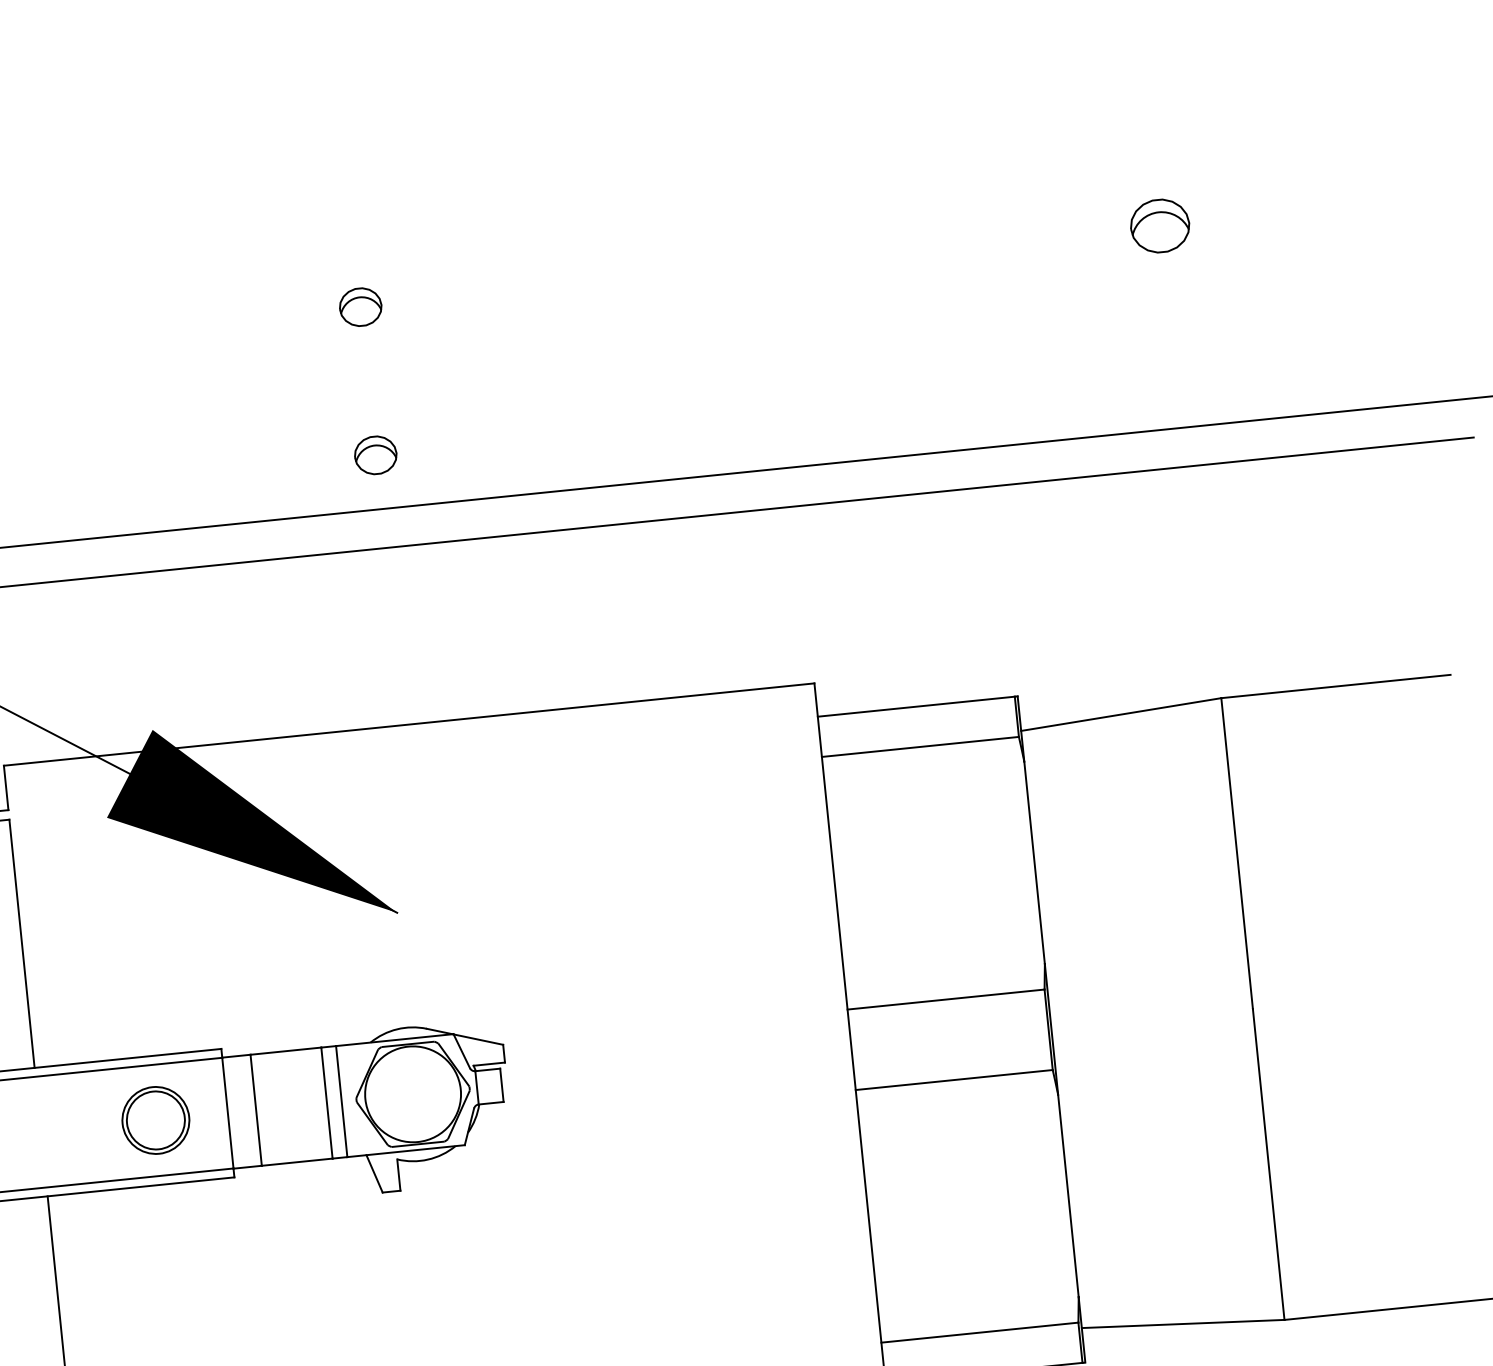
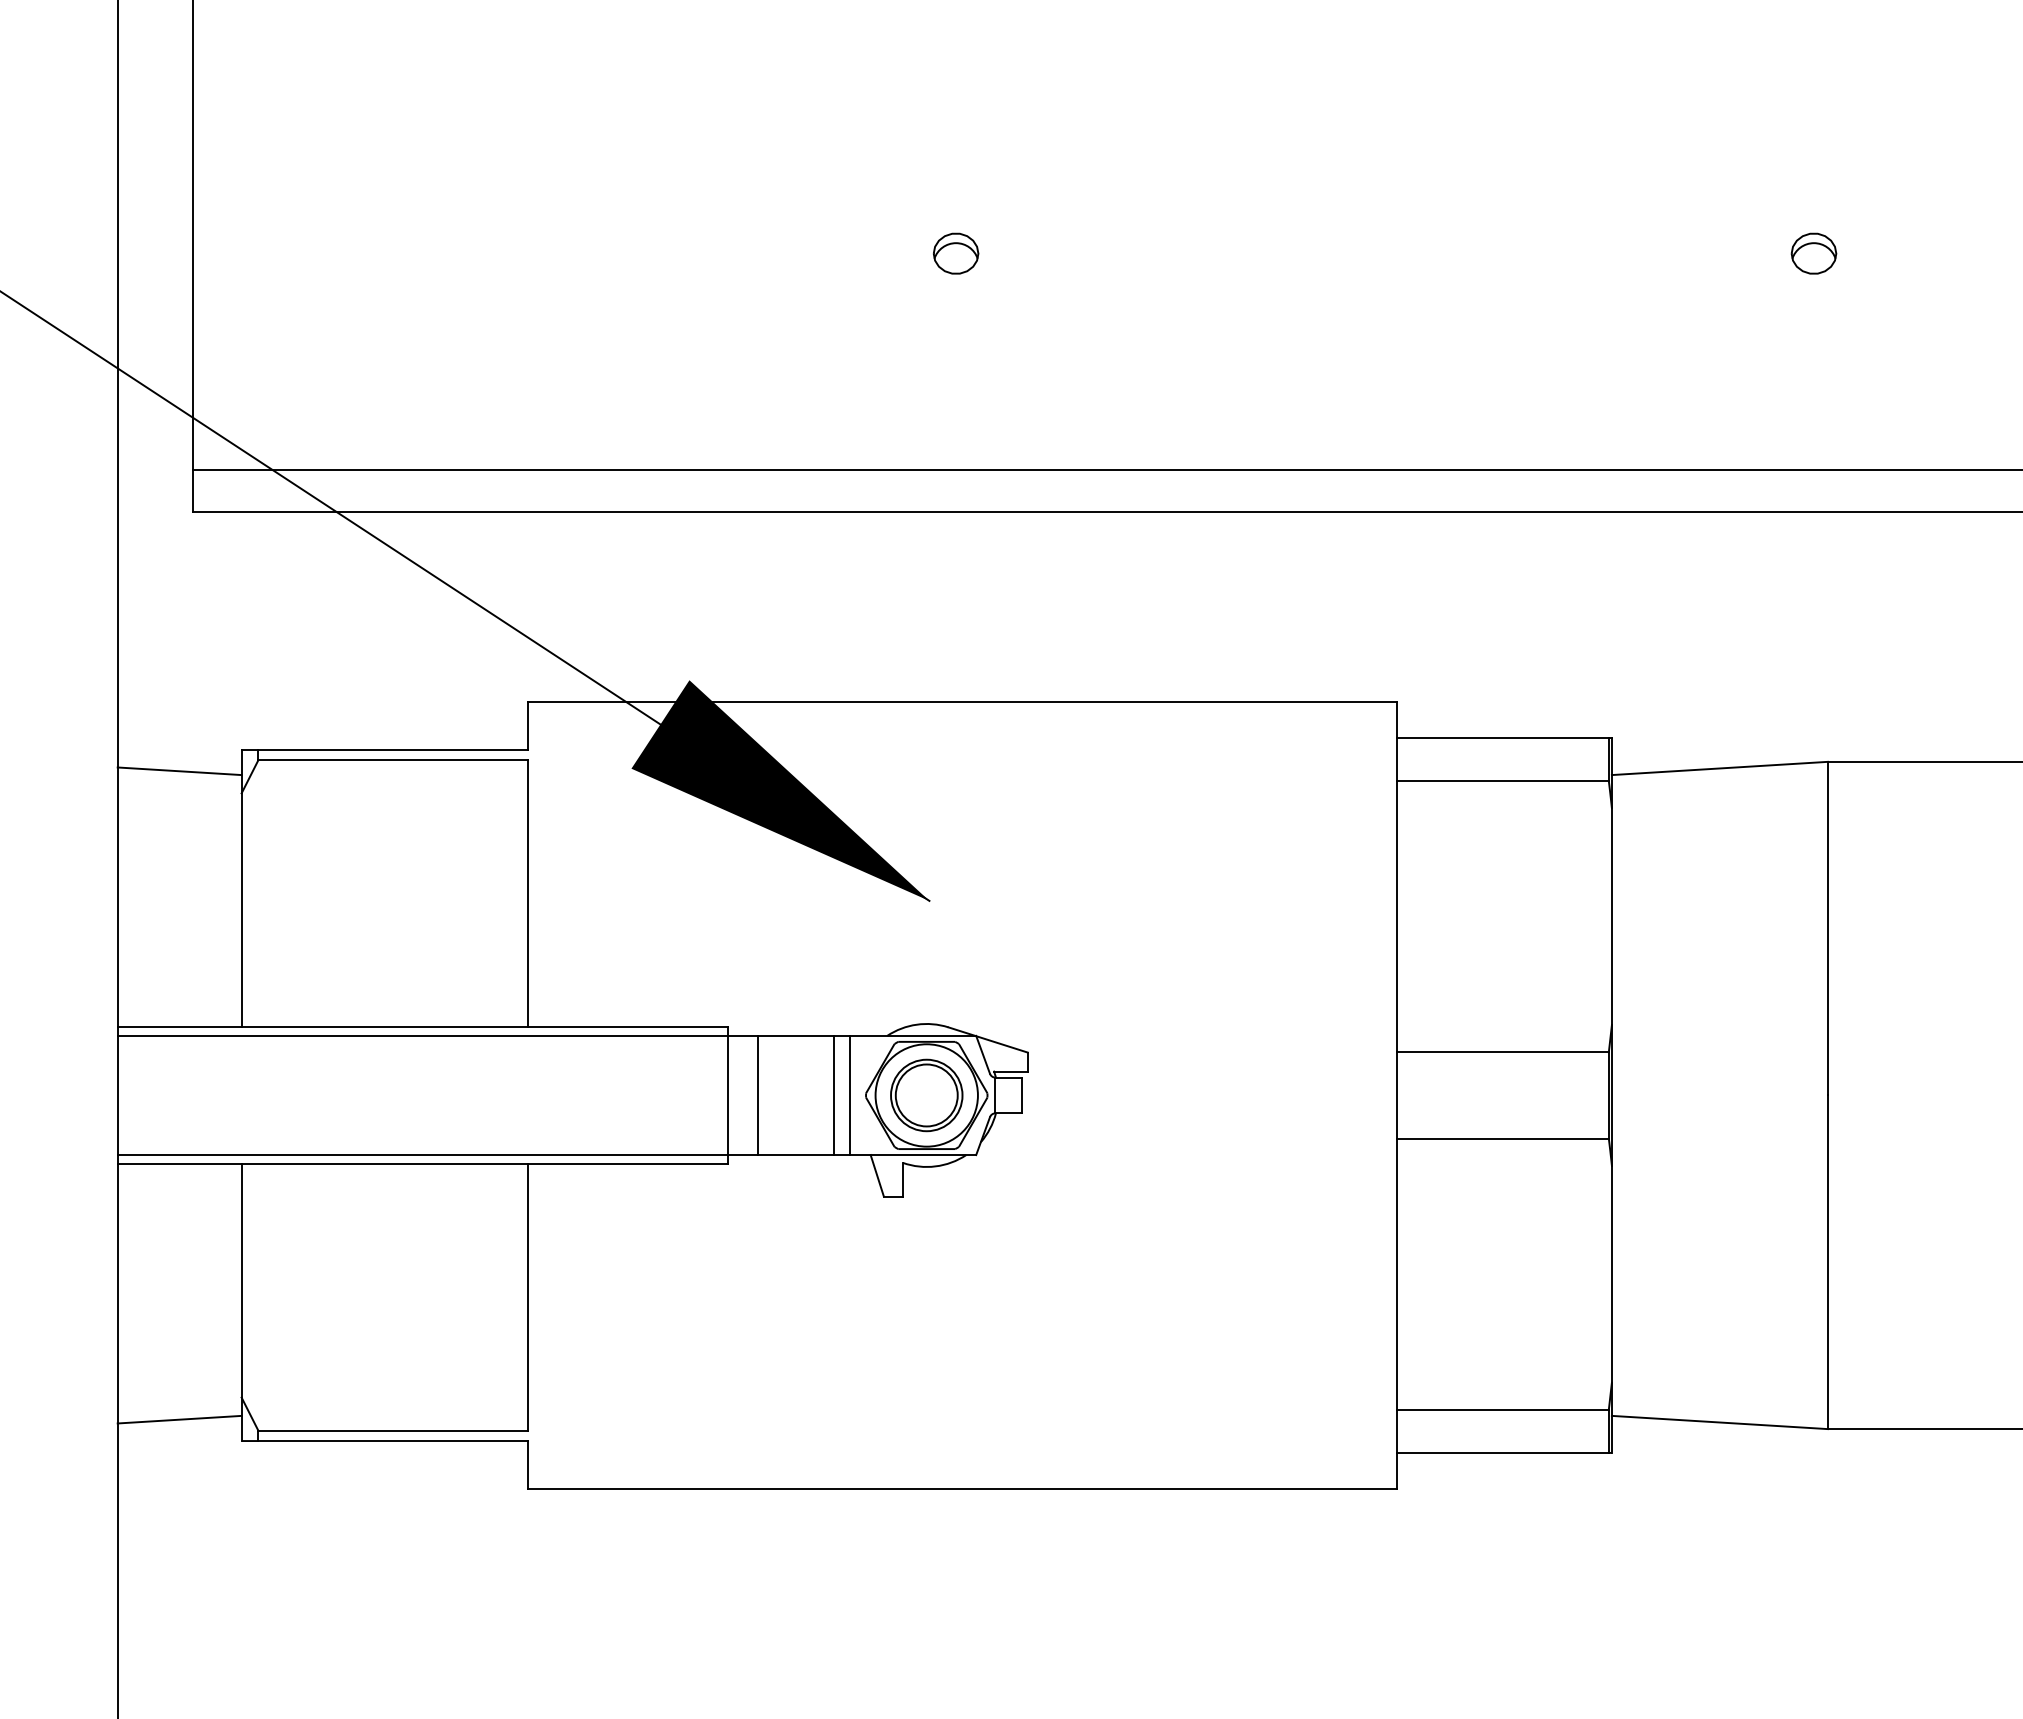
part: (1159, 225) -> (1813, 253), size x0.71
part: (376, 455) -> (956, 412), removed
part: (155, 1120) -> (926, 1095), moved

